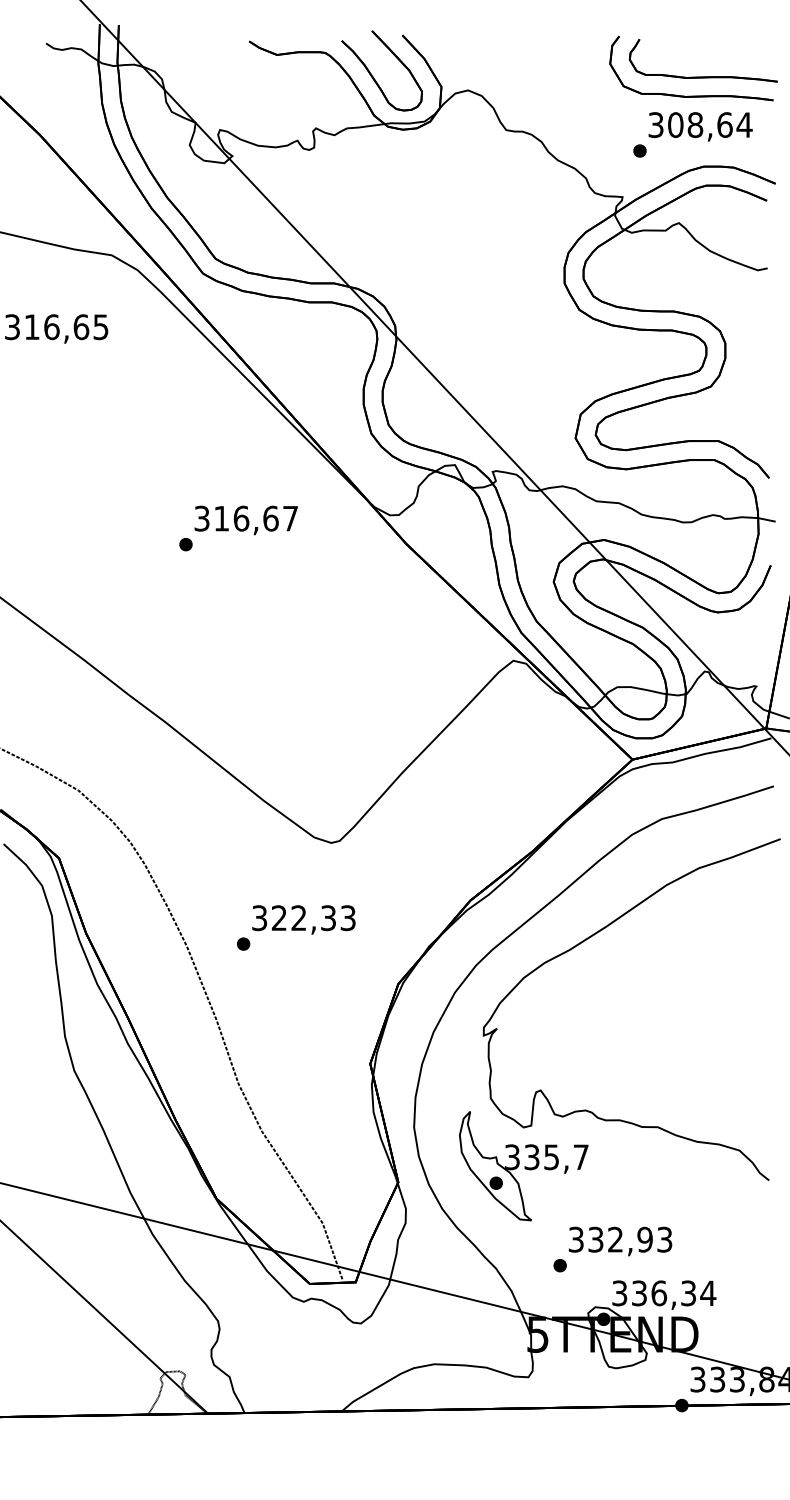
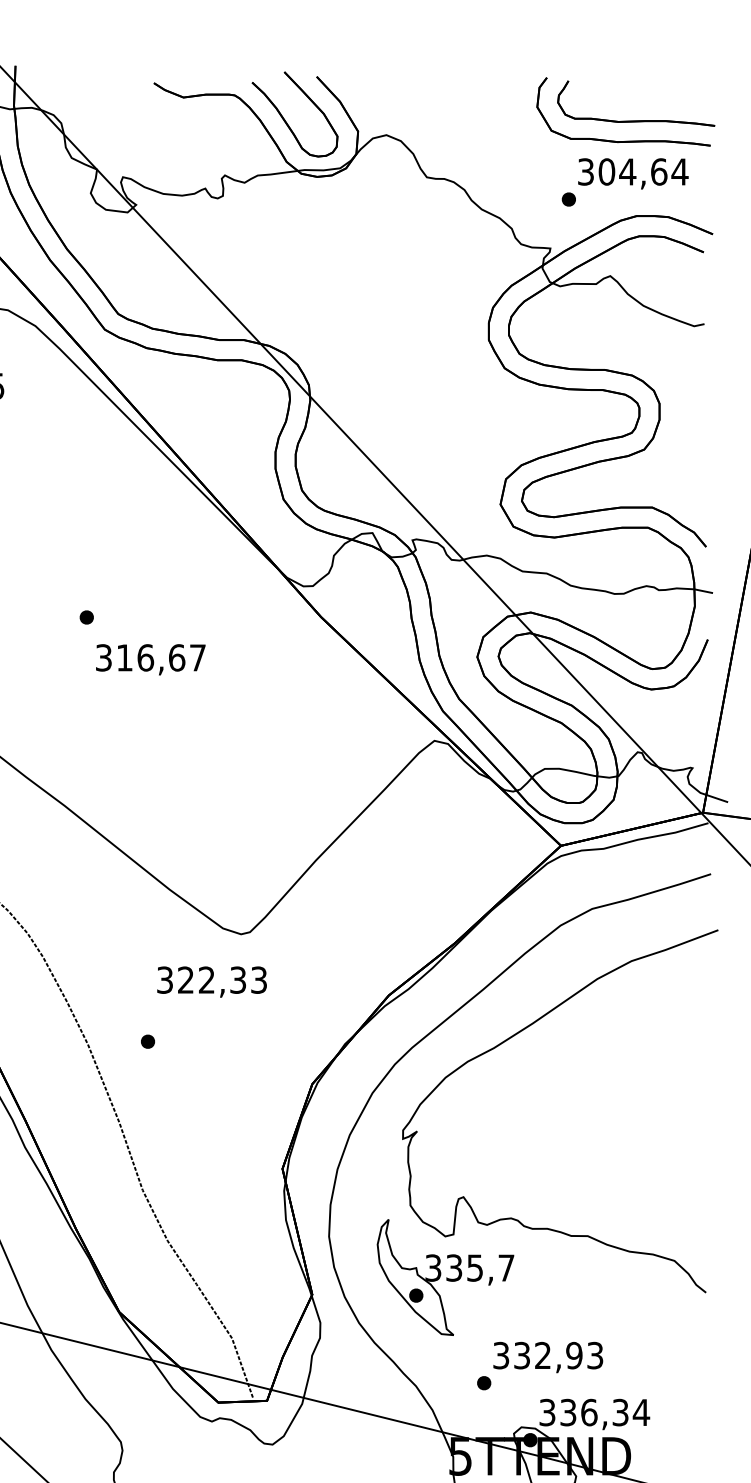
text: (695, 124) -> (627, 171), 308,64 -> 304,64
text: (245, 520) -> (150, 659), moved
text: (303, 919) -> (211, 981), moved

